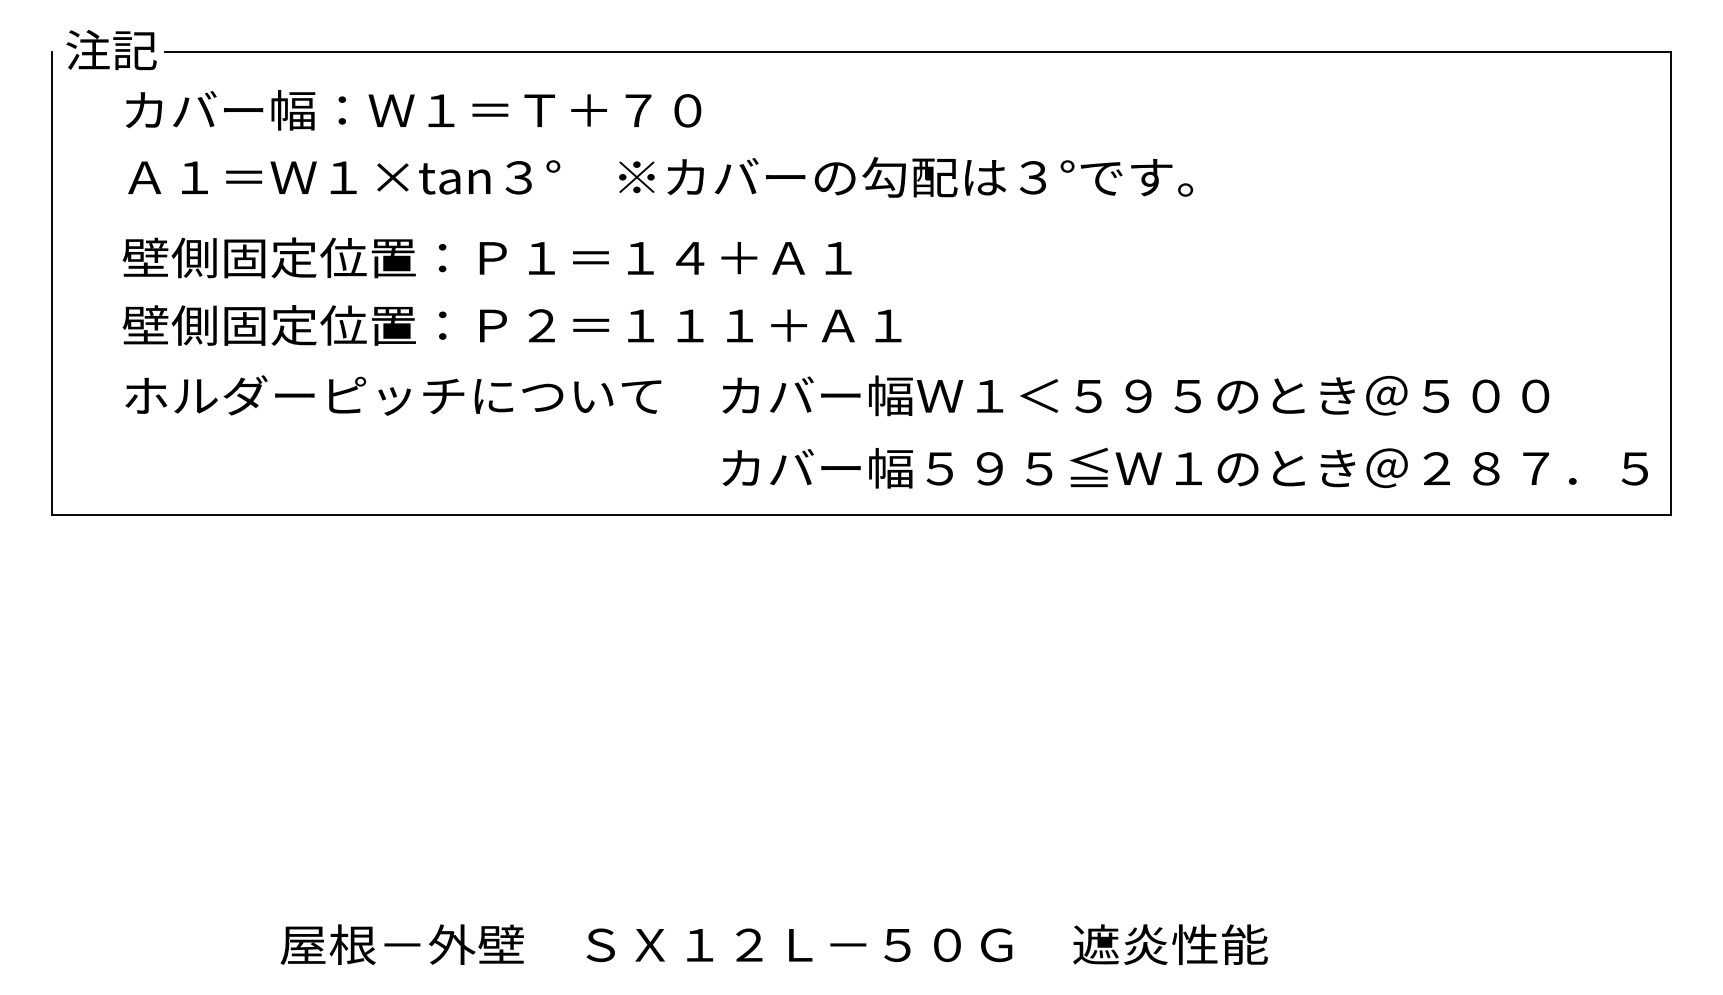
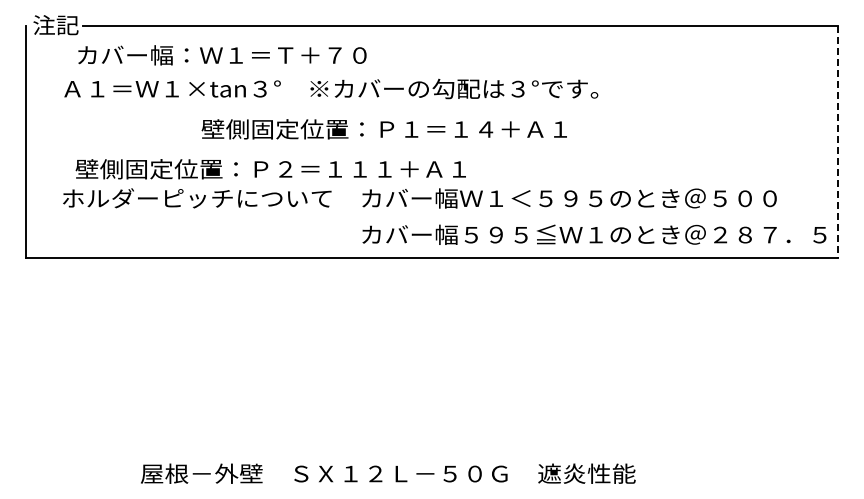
text: (413, 110) -> (222, 55), moved
text: (485, 258) -> (383, 129), moved
line: (1672, 284) -> (838, 142), solid -> dashed
text: (511, 325) -> (270, 169), moved

